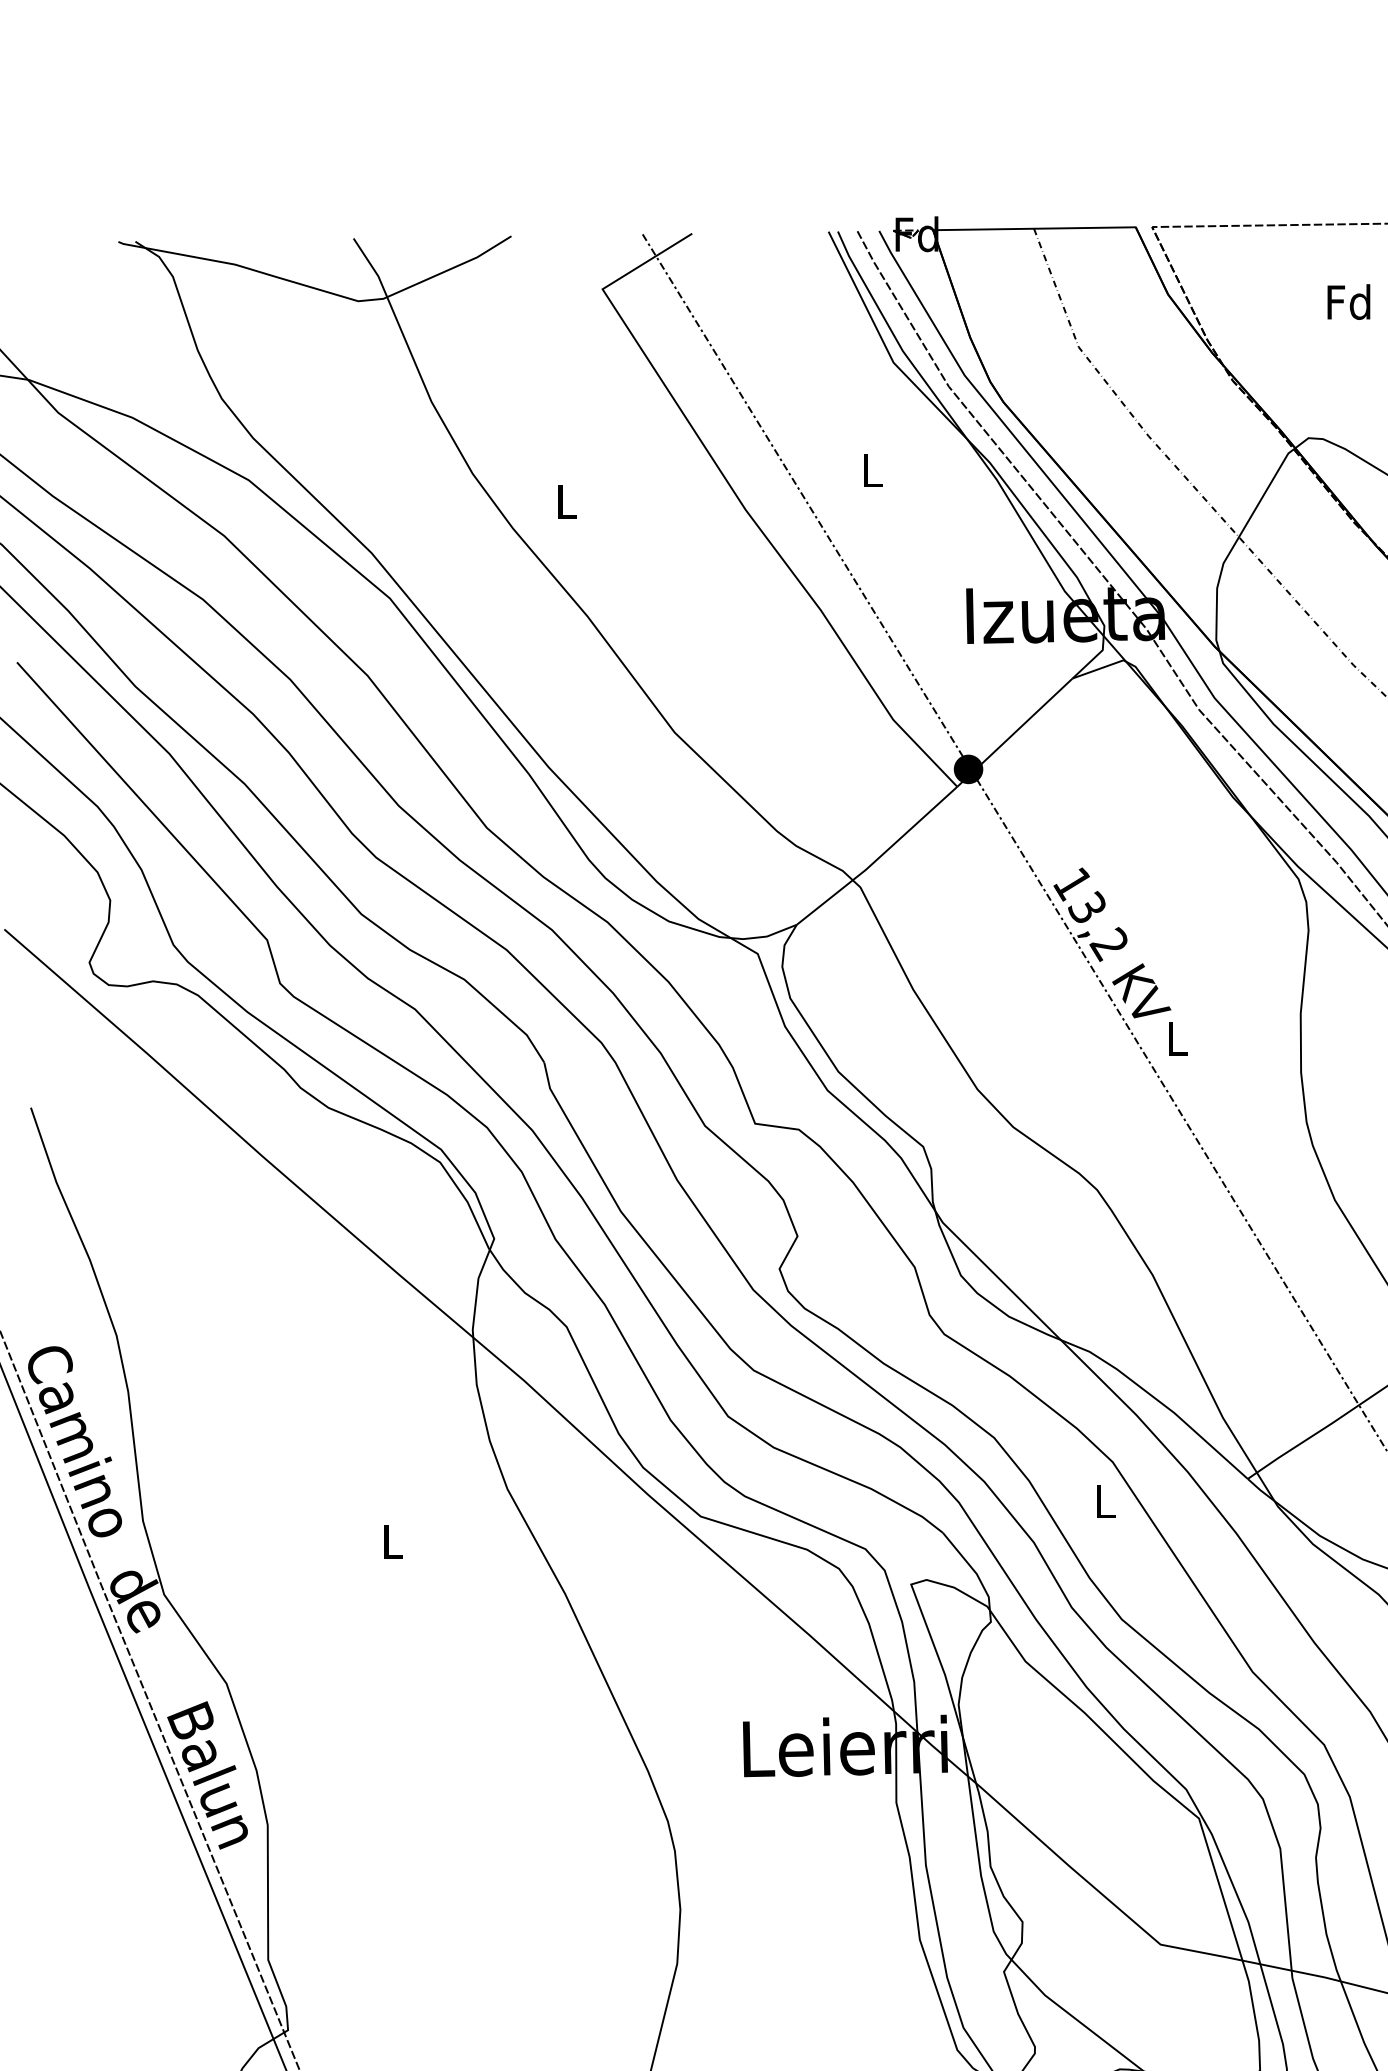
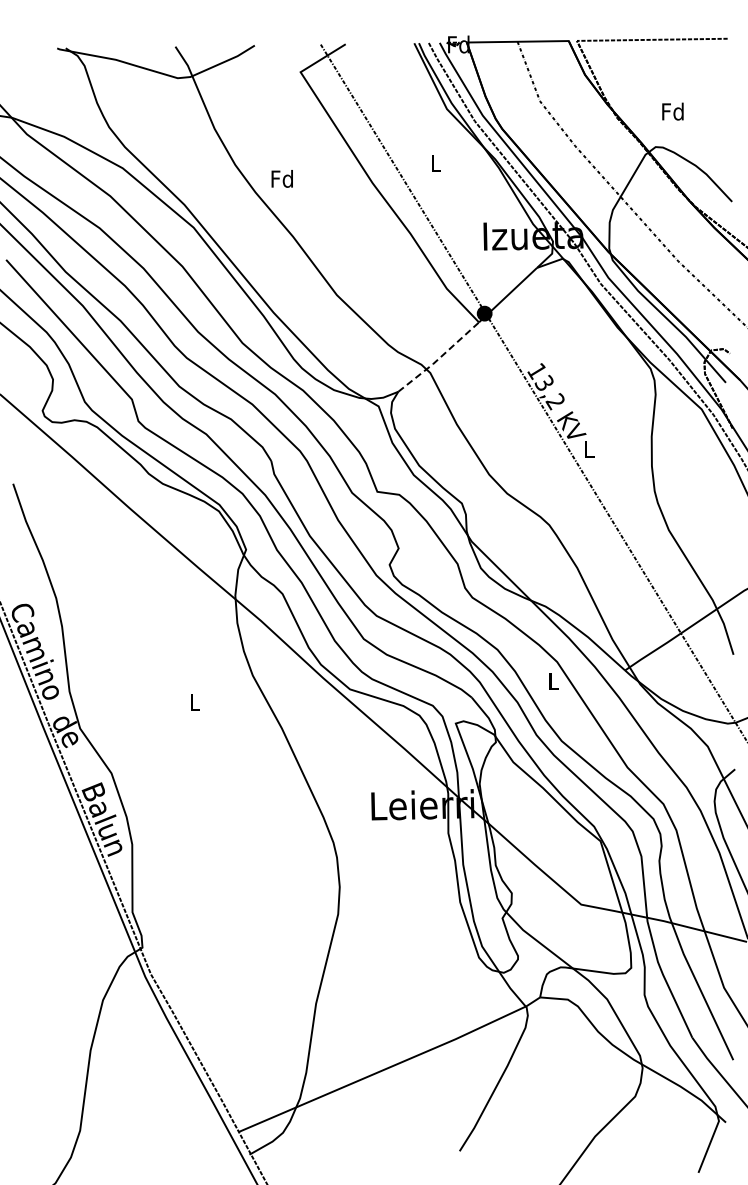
text: (1348, 301) -> (672, 111), moved
text: (564, 500) -> (281, 178), L -> Fd
line: (878, 858) -> (439, 358), solid -> dashed

